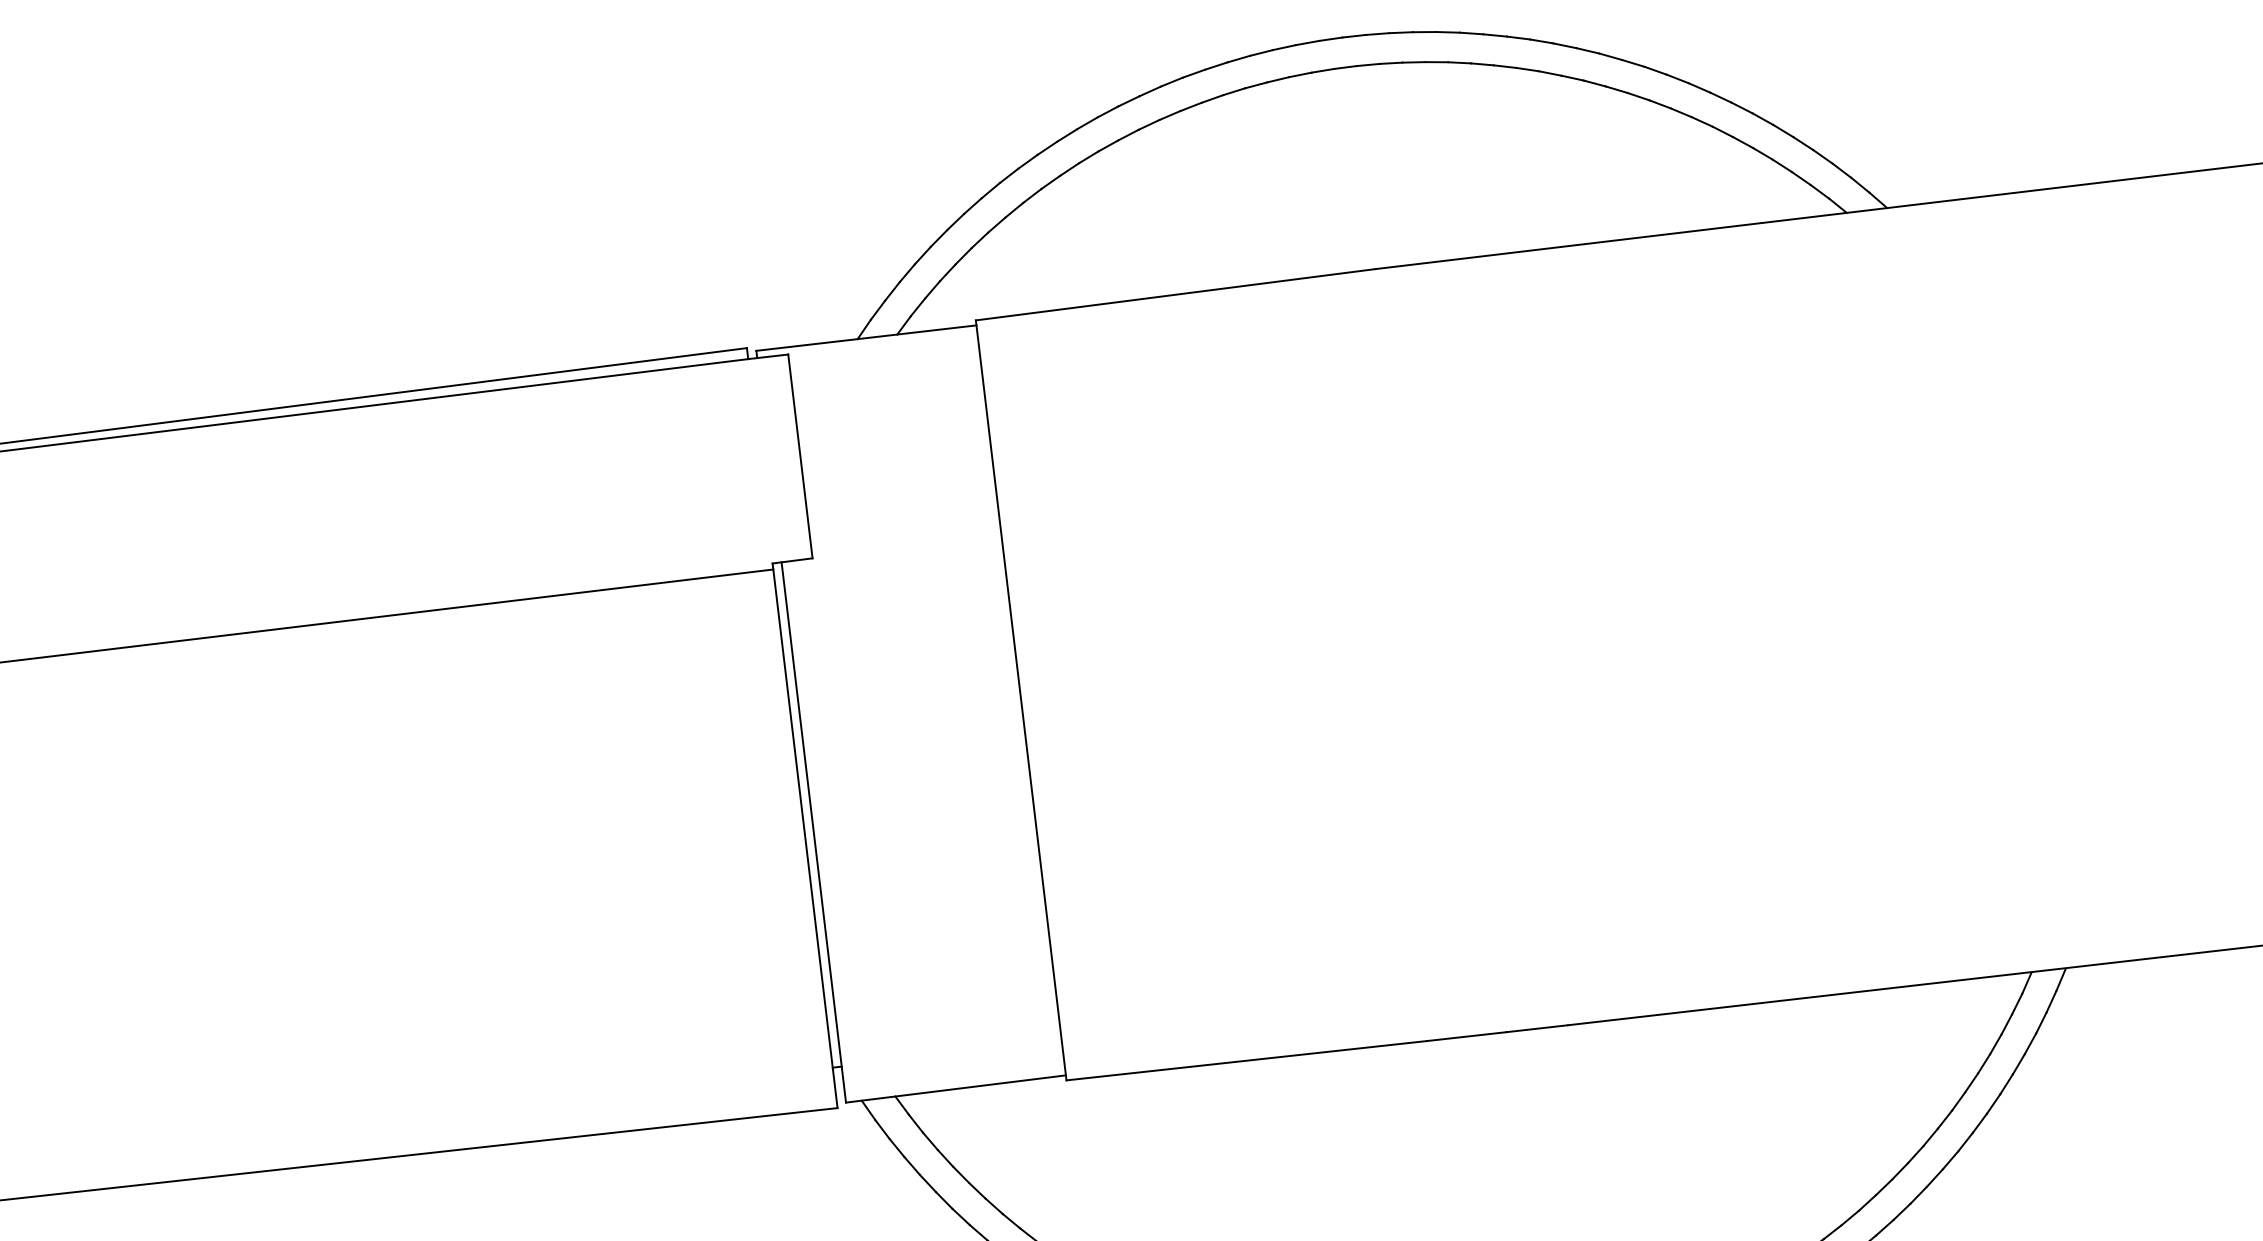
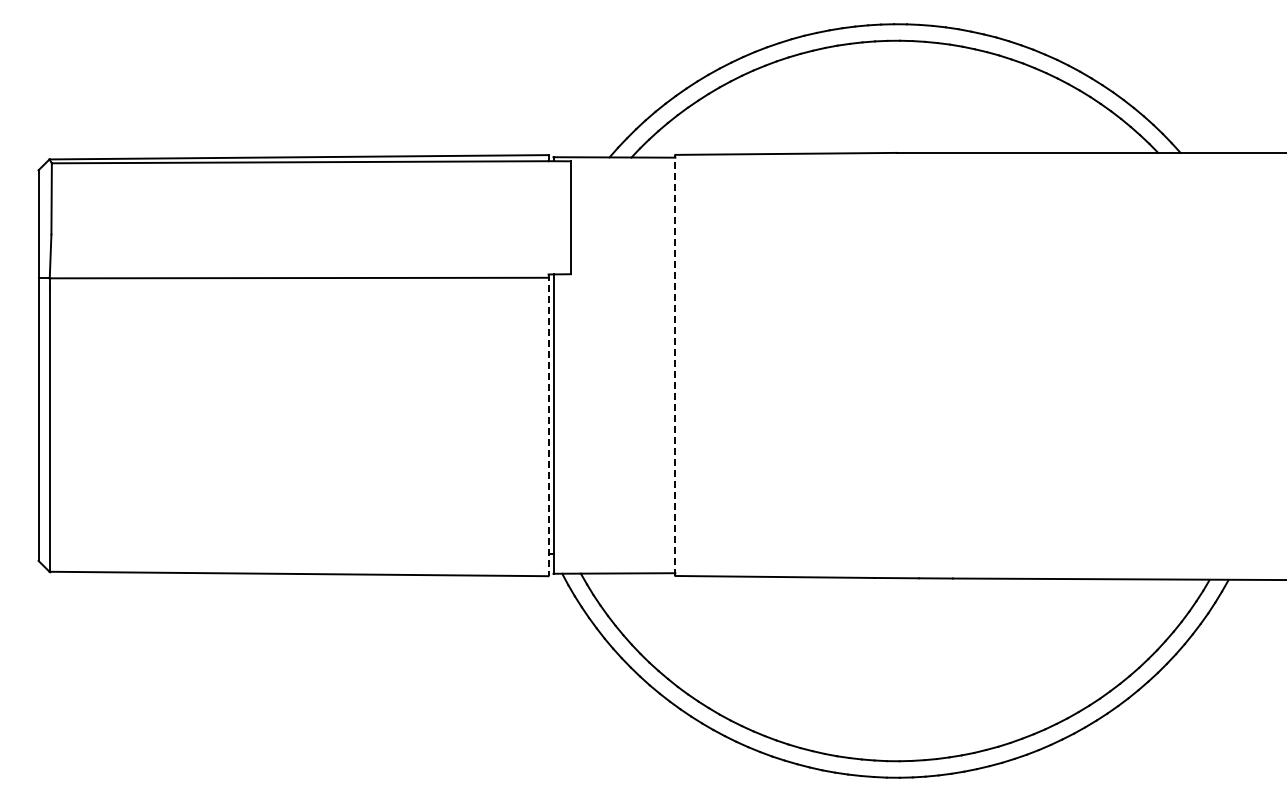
line: (1021, 700) -> (675, 365), solid -> dashed
line: (805, 836) -> (548, 425), solid -> dashed

